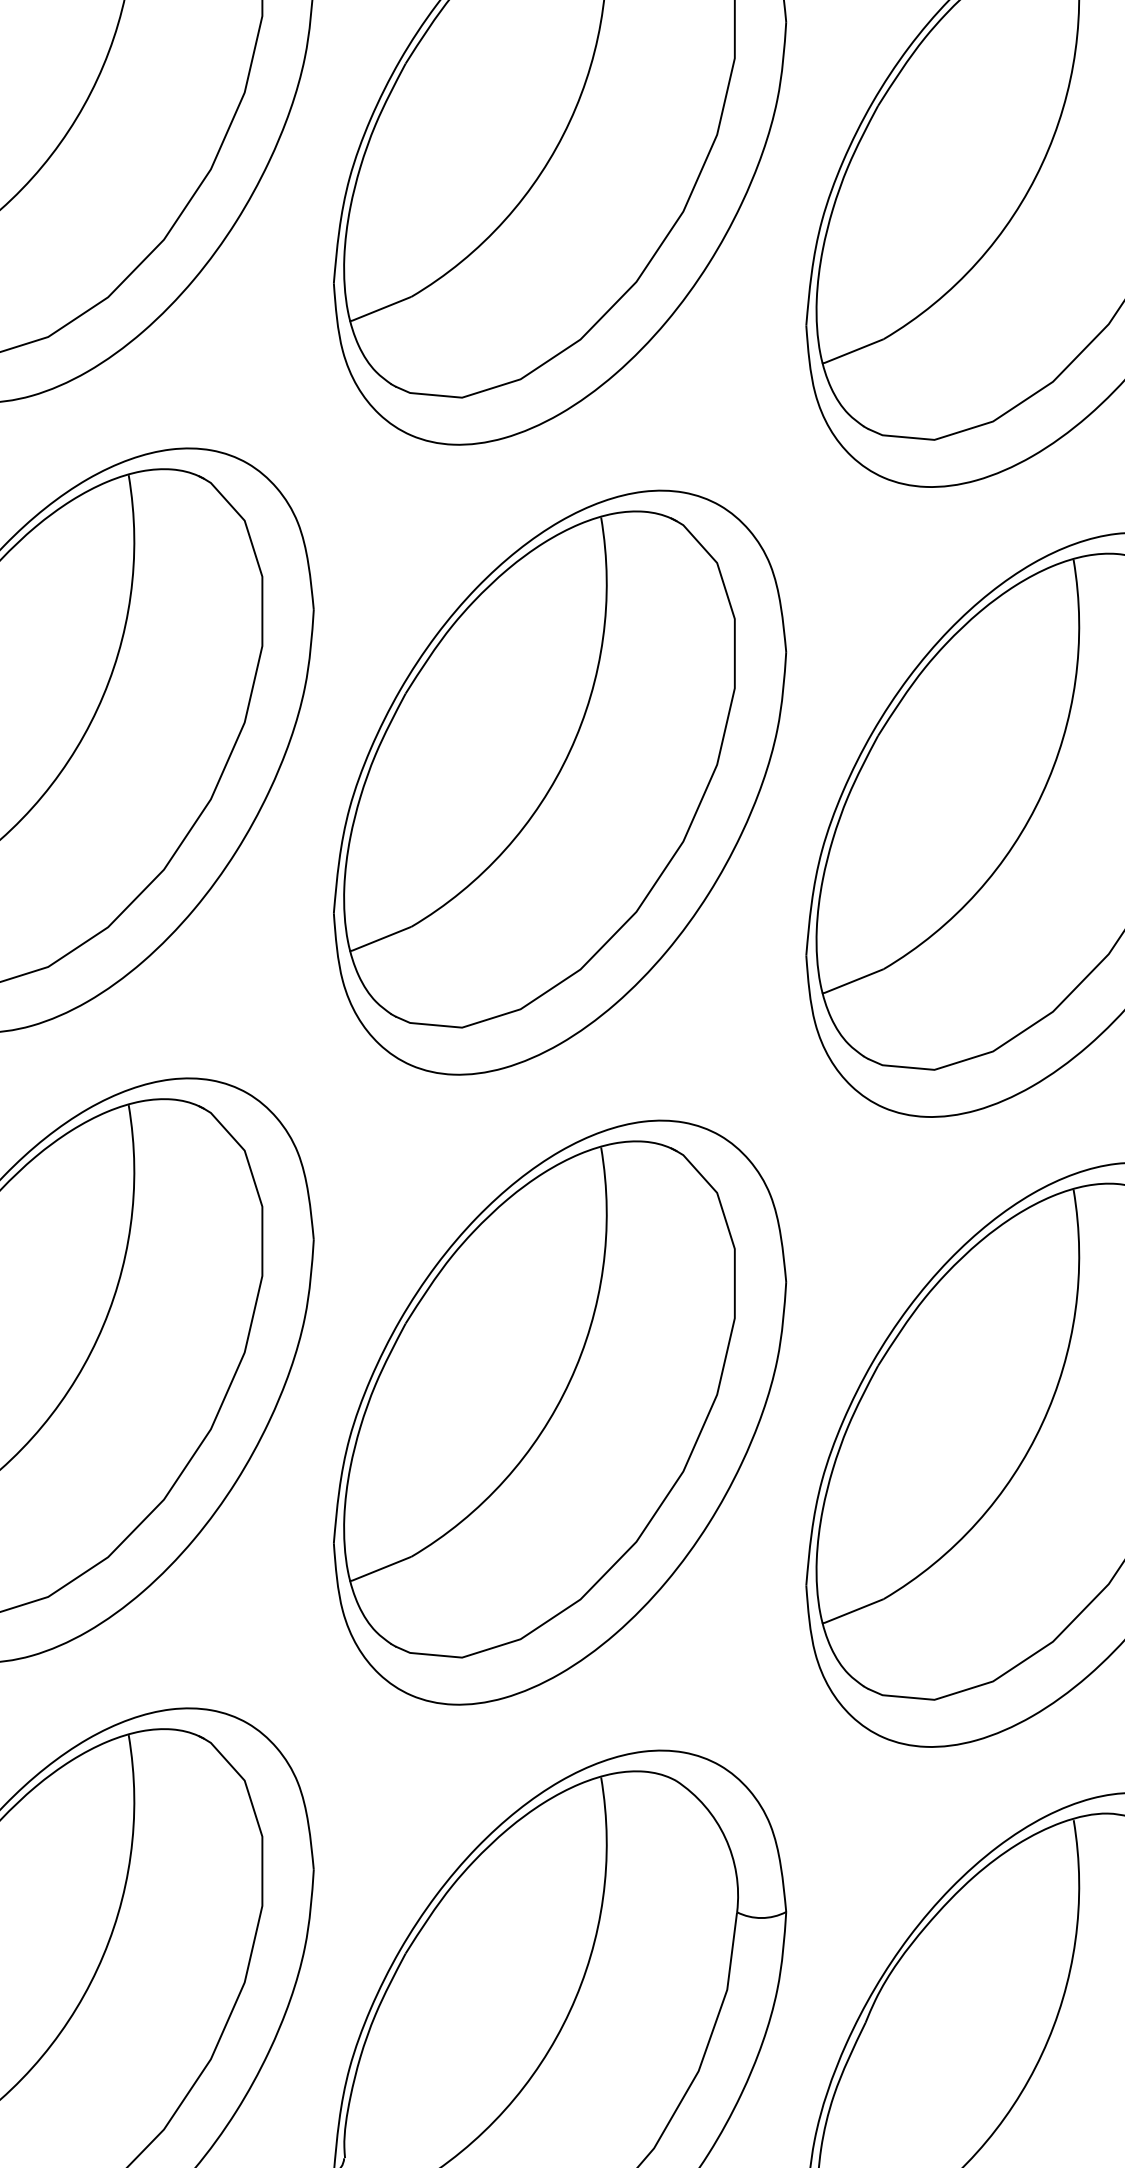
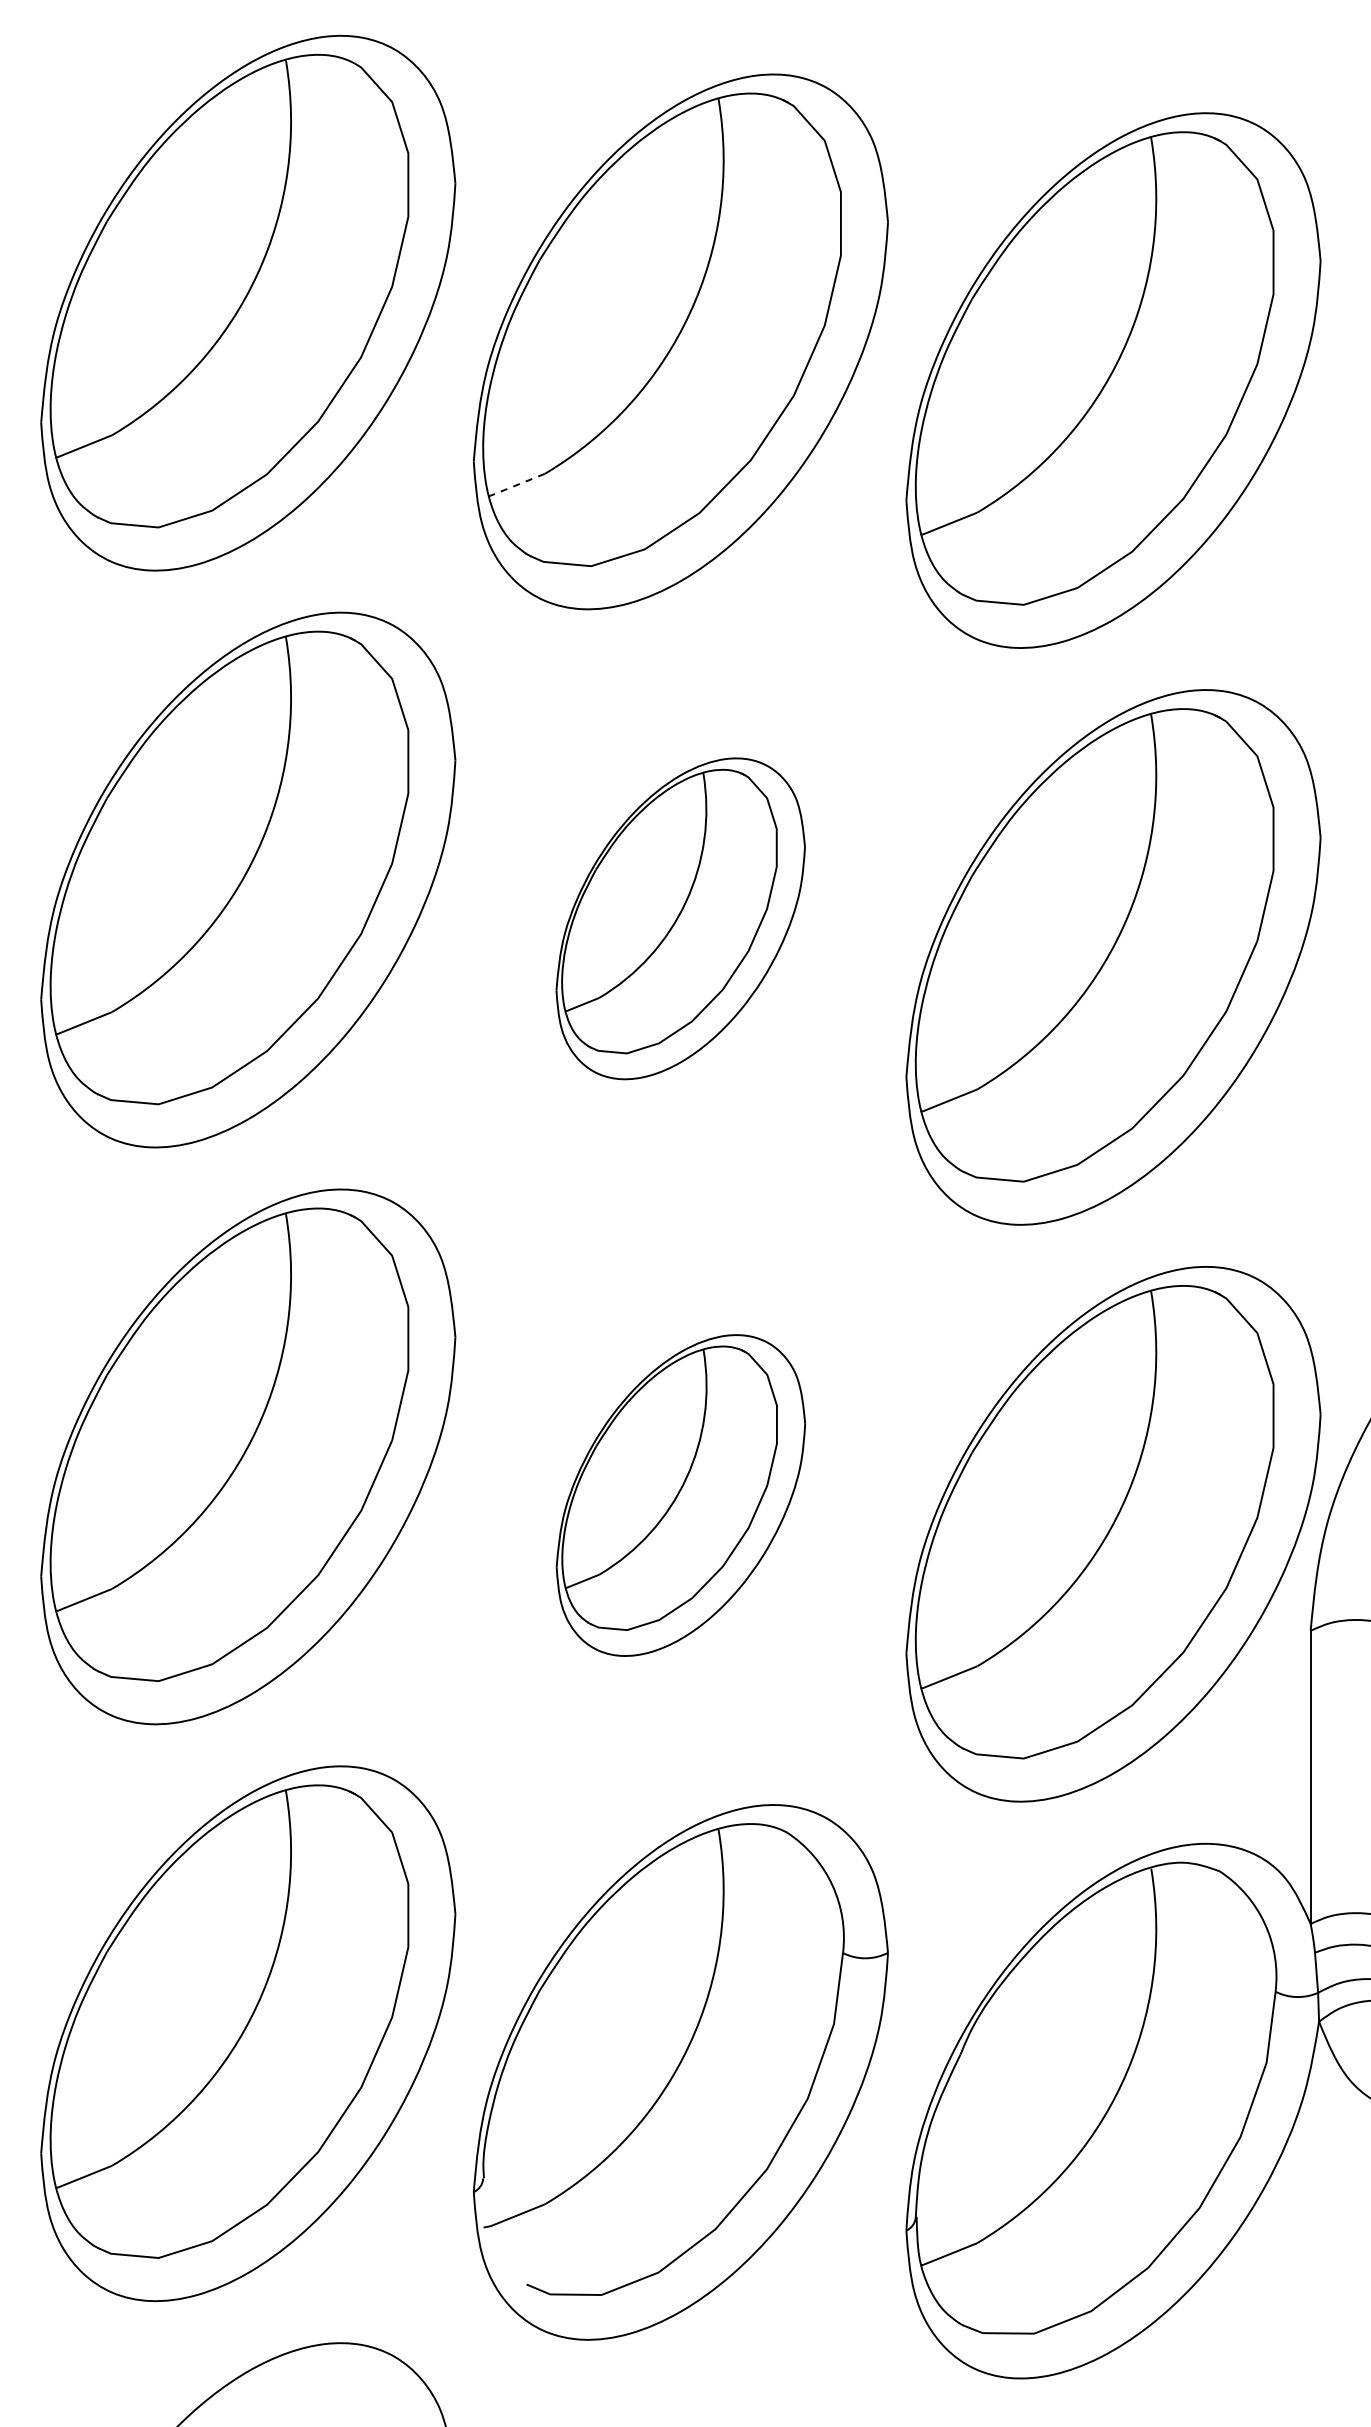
line: (379, 309) -> (515, 485), solid -> dashed
part: (559, 782) -> (680, 918), size x0.6
part: (559, 1412) -> (680, 1495), size x0.6

